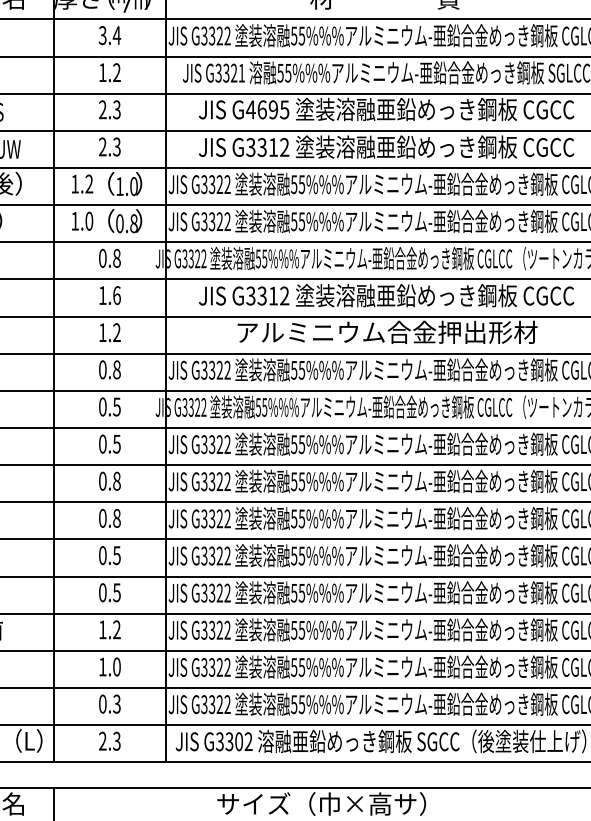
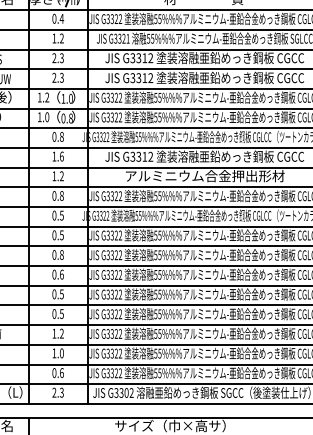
text: (102, 34) -> (54, 18), 3.4 -> 0.4
text: (267, 110) -> (141, 58), G4695 -> G3312
text: (116, 518) -> (61, 274), 0.8 -> 0.6
text: (116, 703) -> (61, 372), 0.3 -> 0.6

